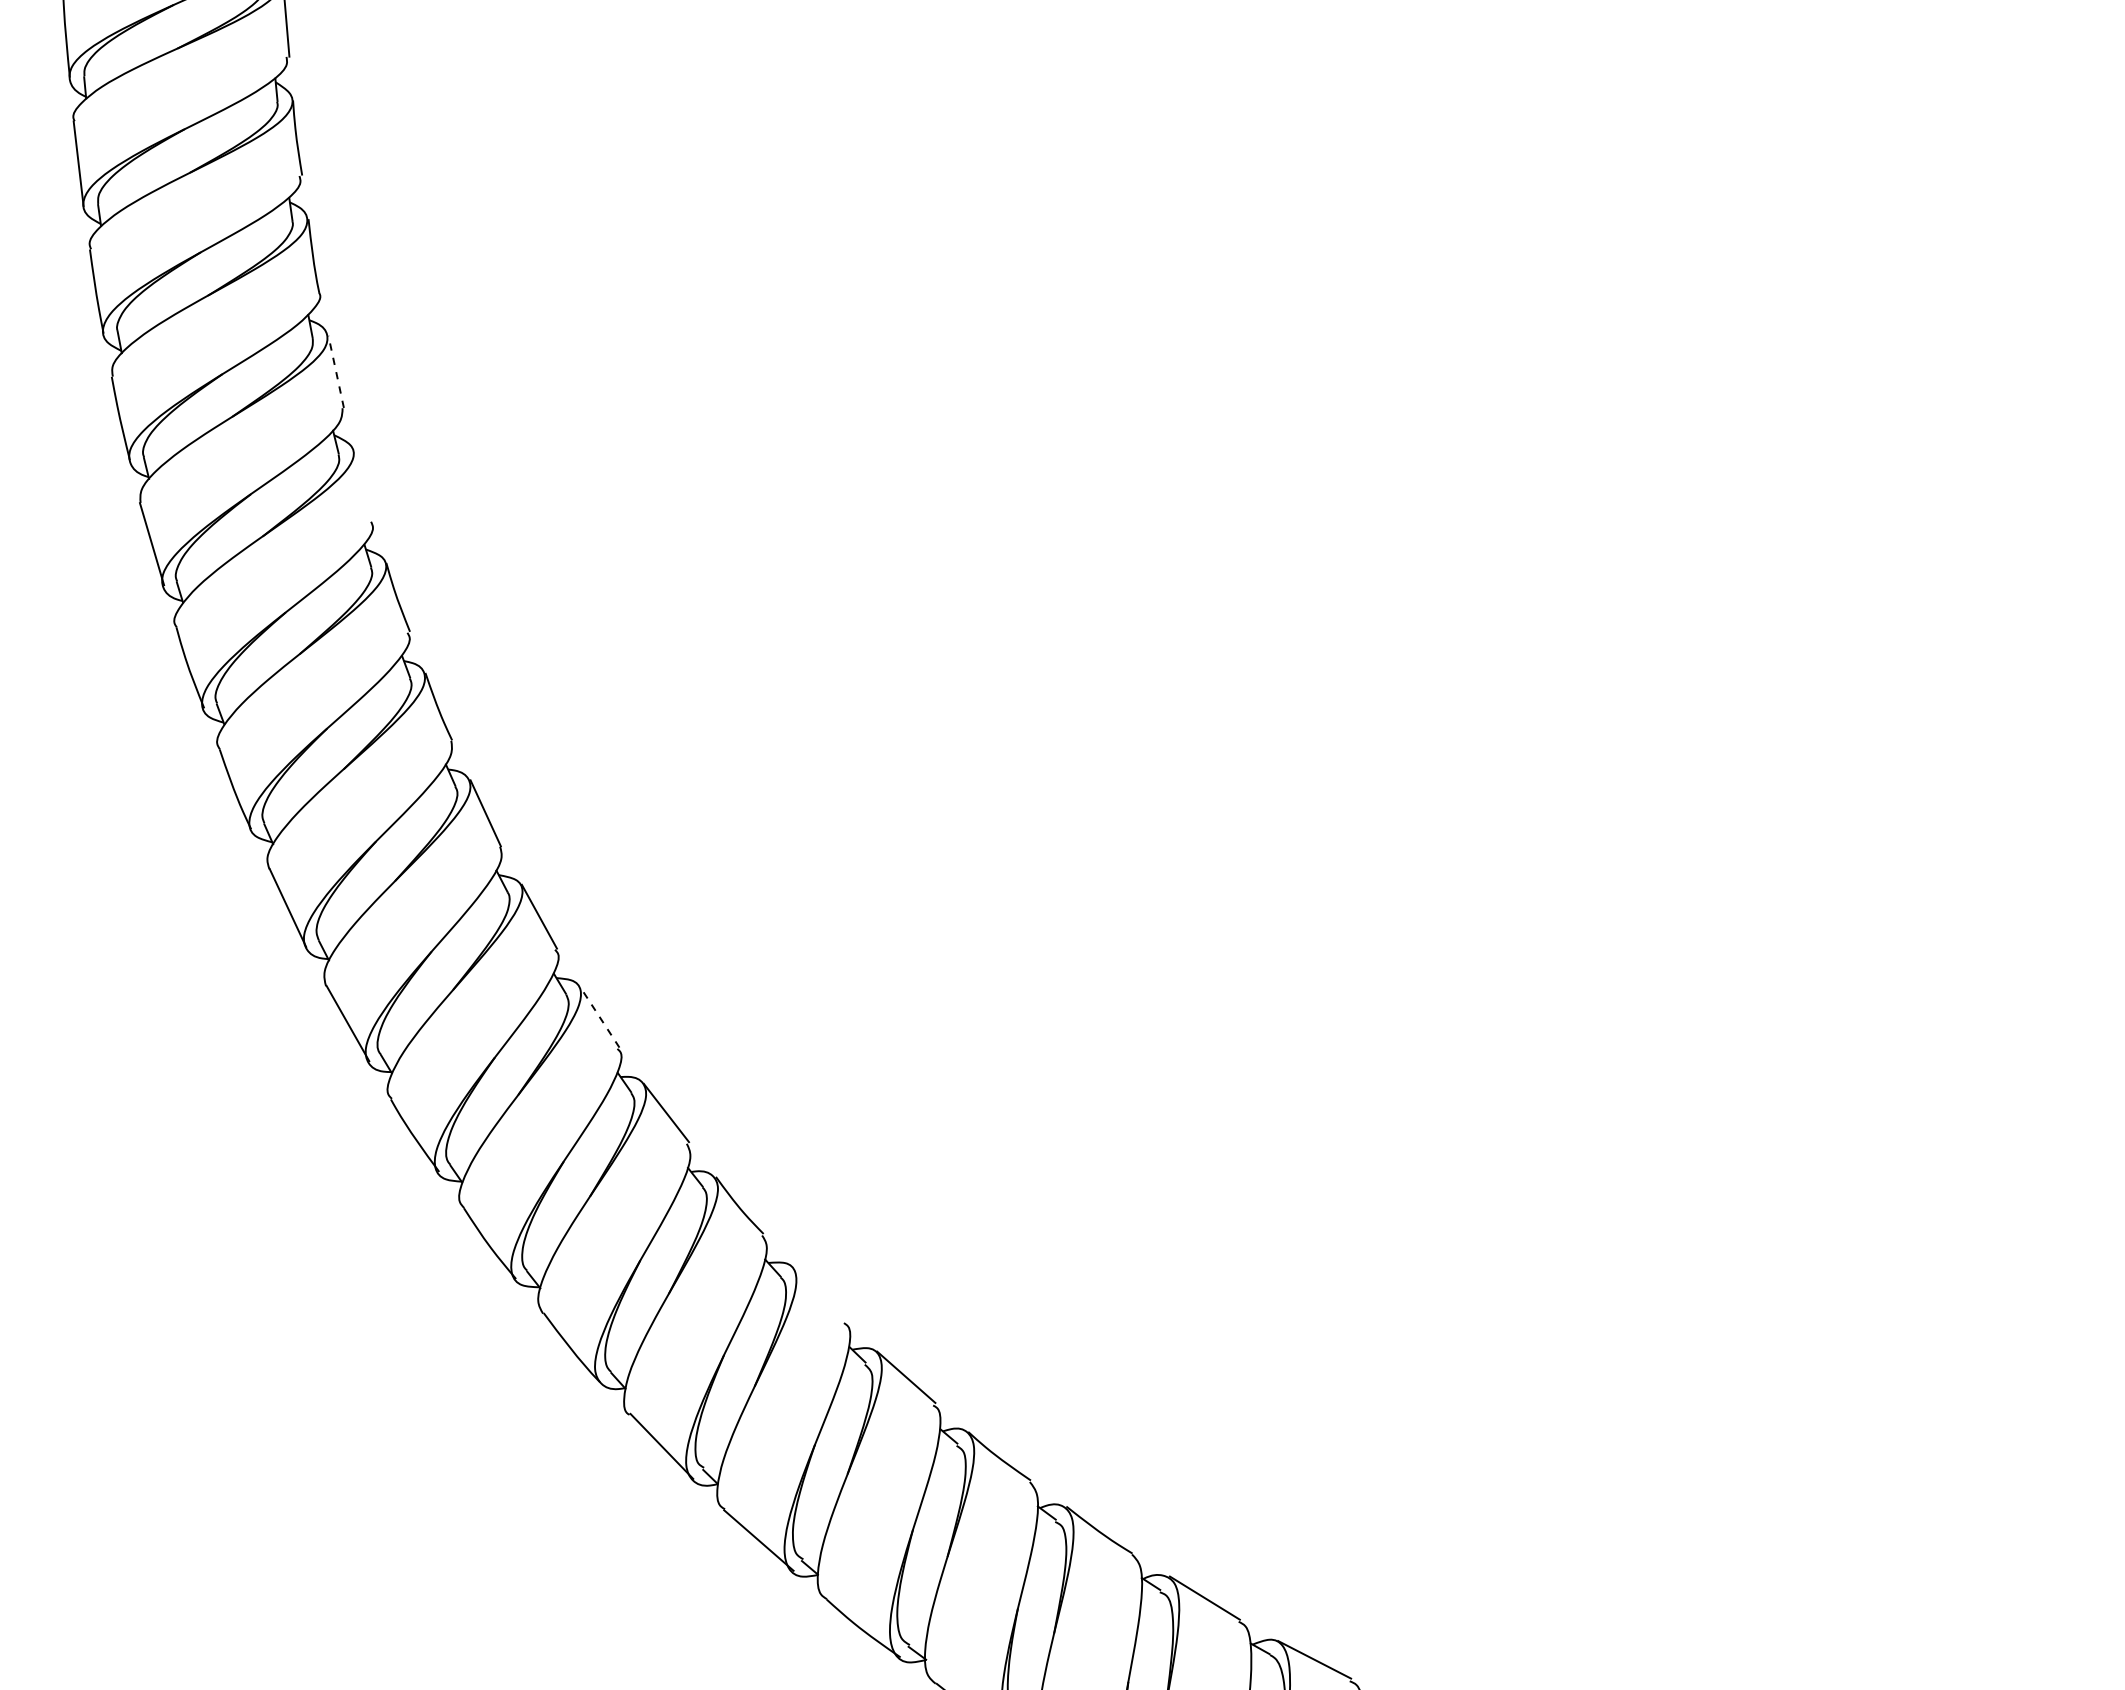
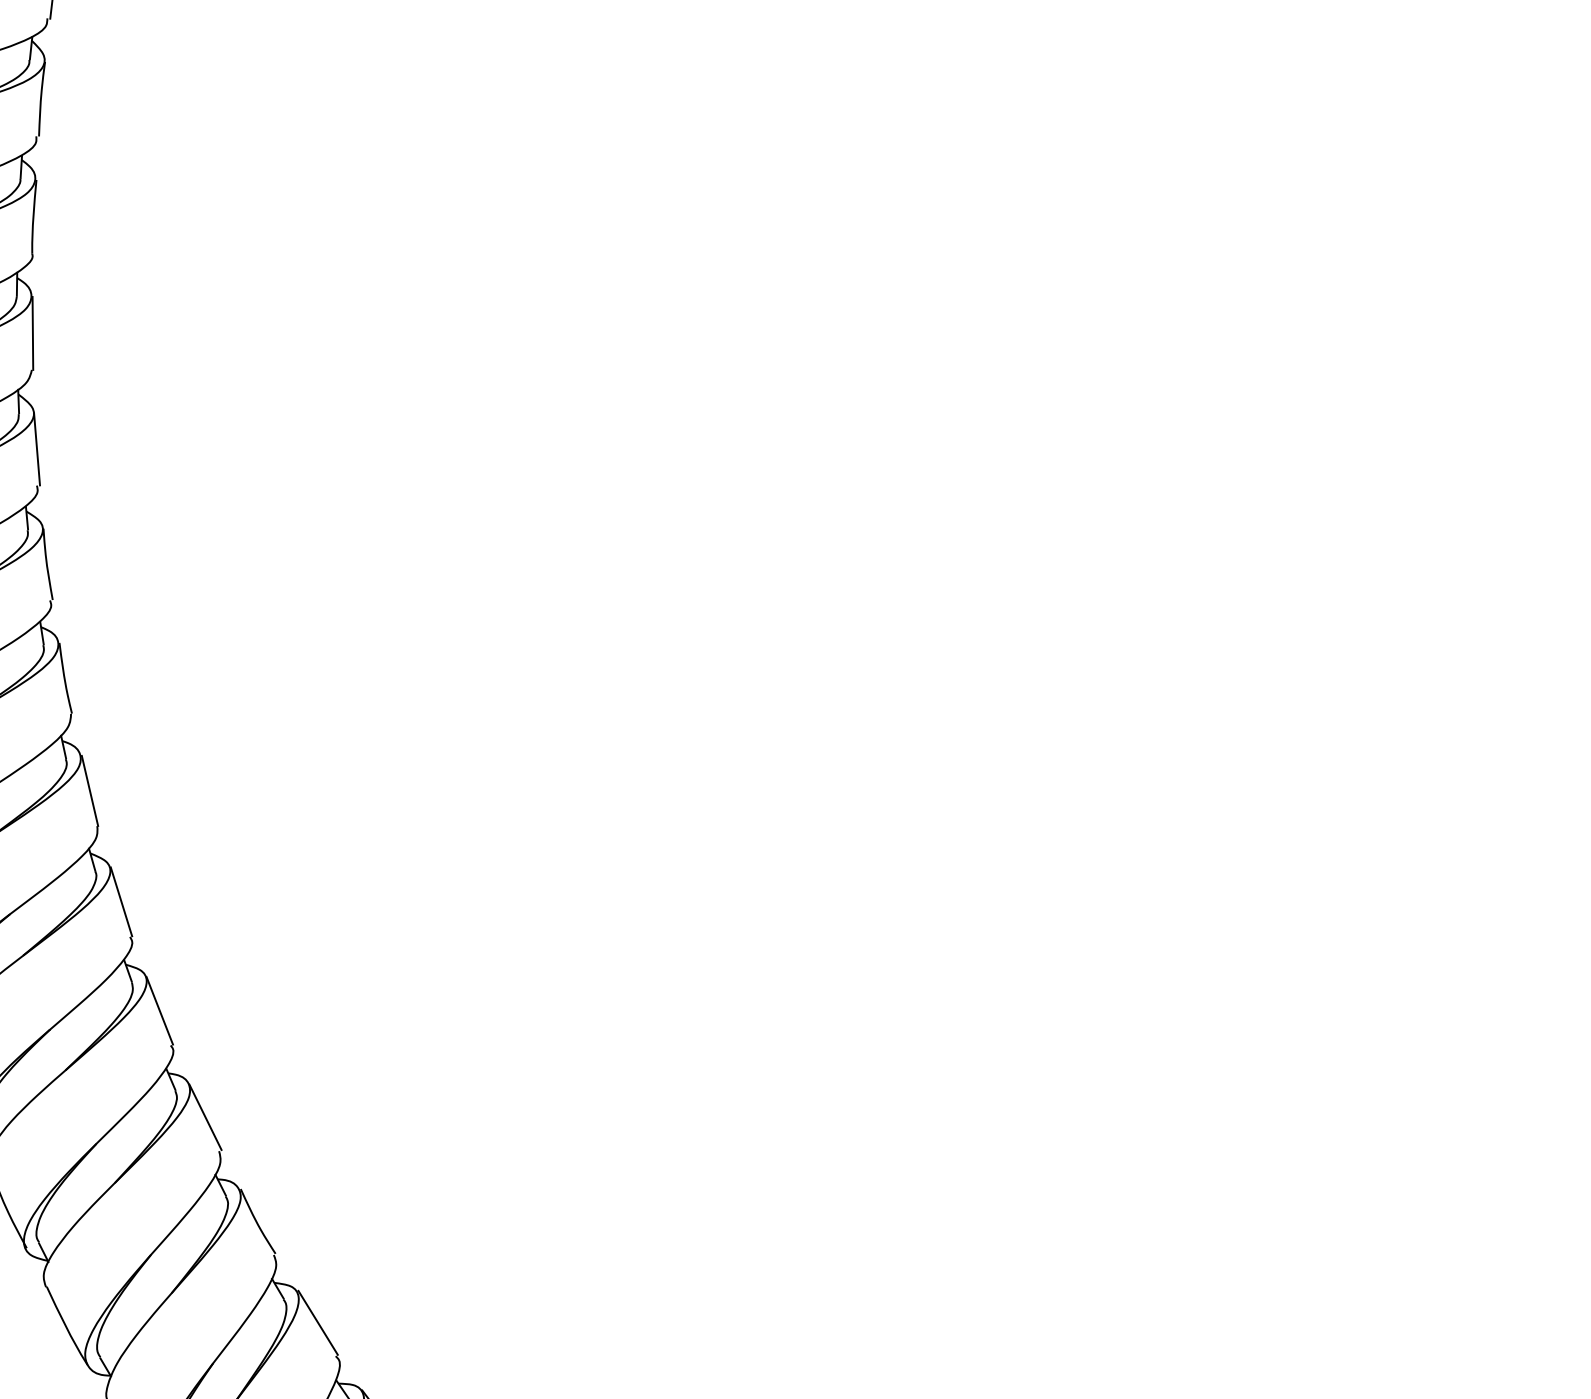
line: (336, 371) -> (33, 333), dashed -> solid
line: (363, 485) -> (36, 448), added
line: (599, 1016) -> (159, 1010), dashed -> solid
line: (819, 1293) -> (317, 1322), added

